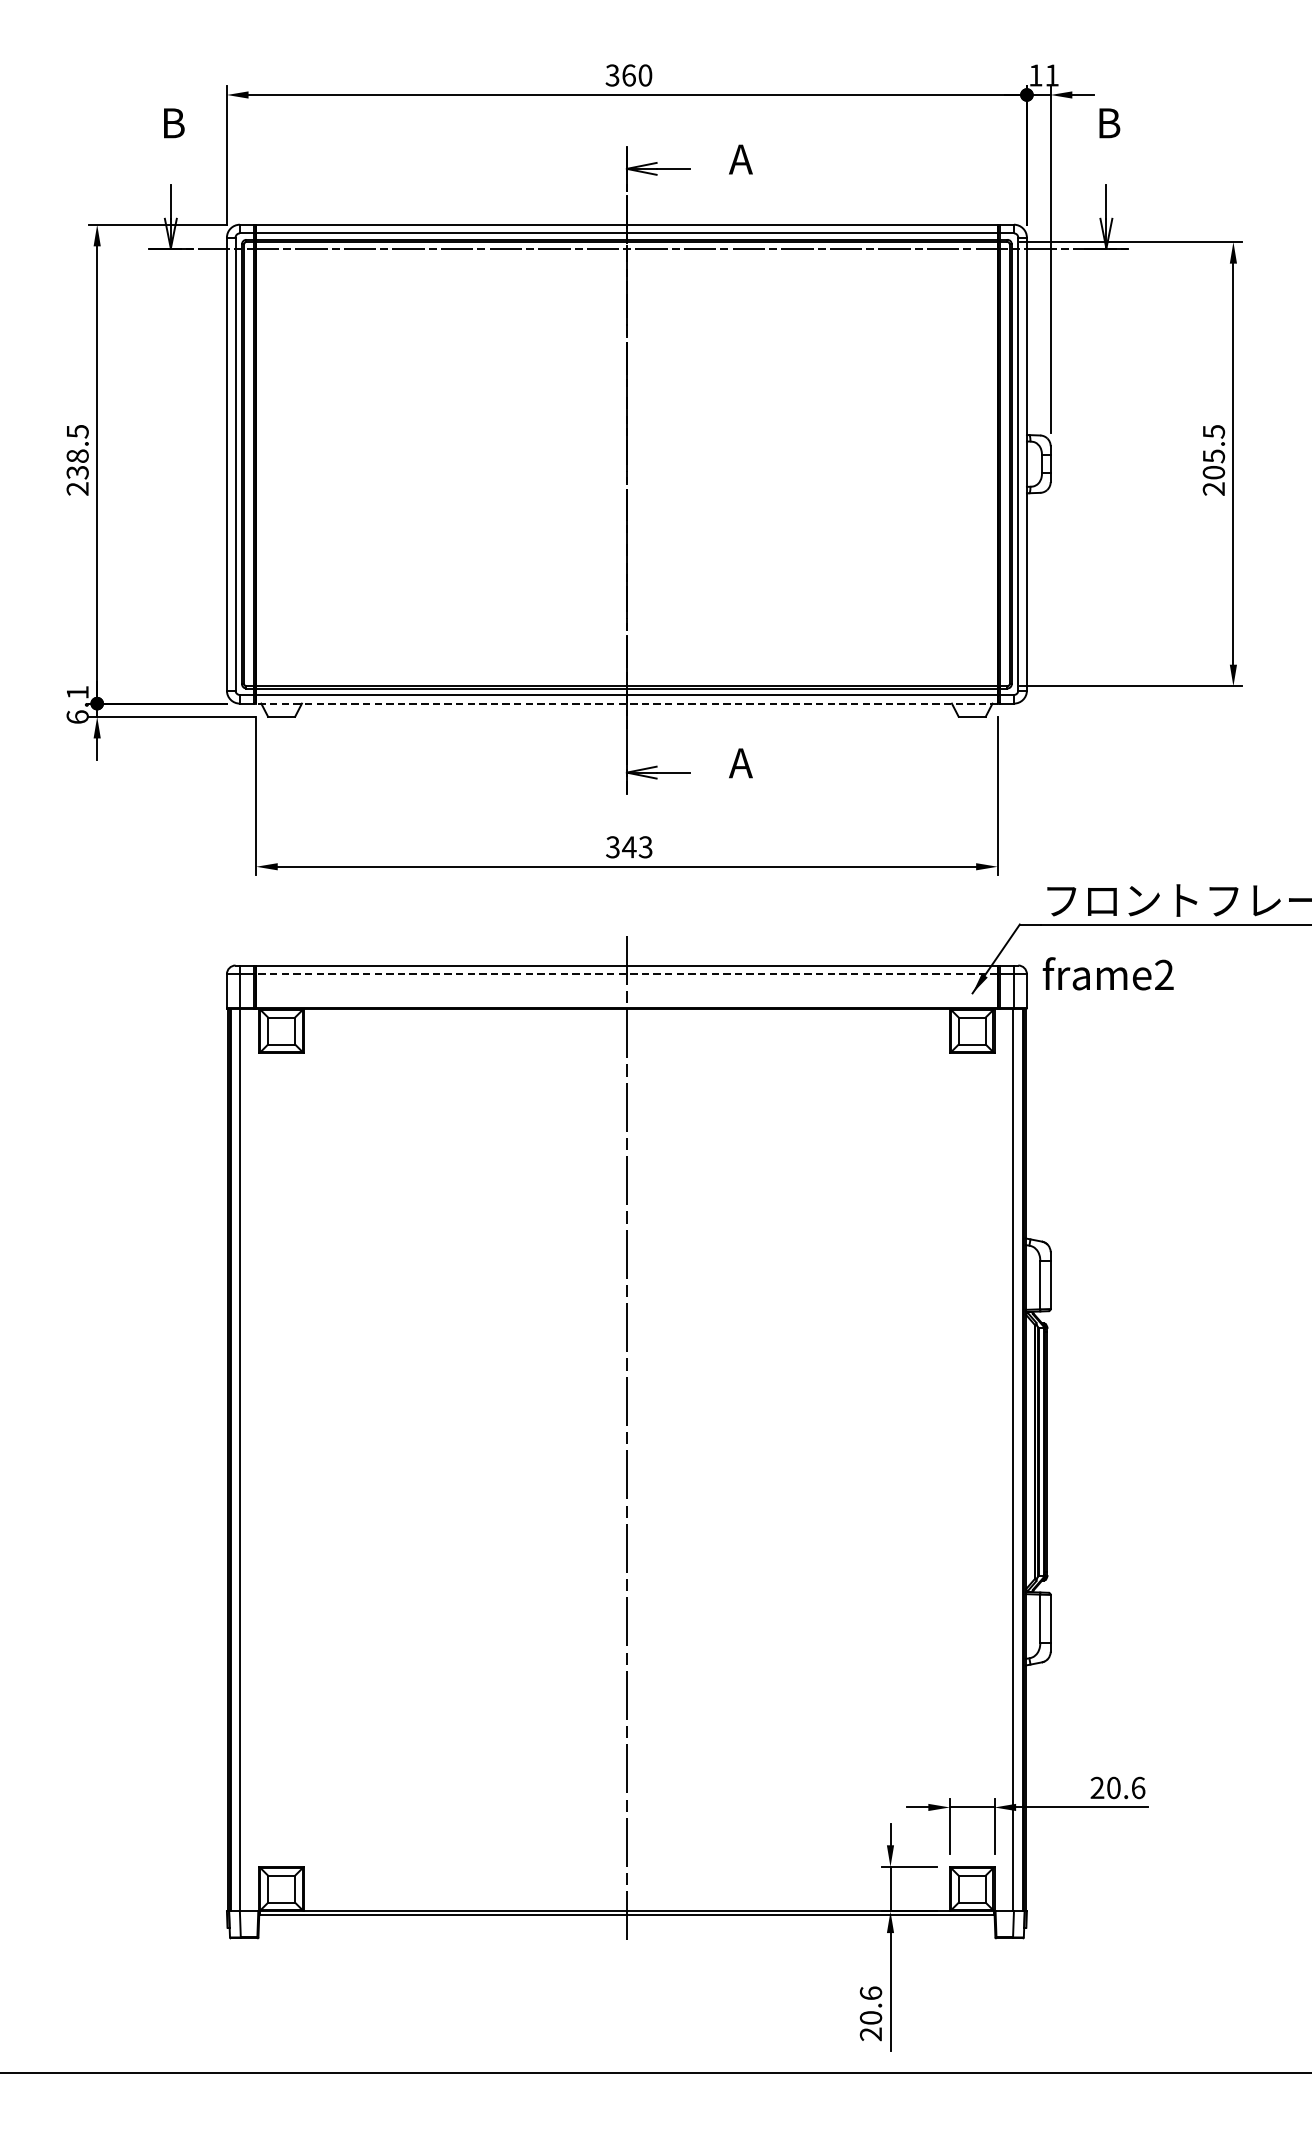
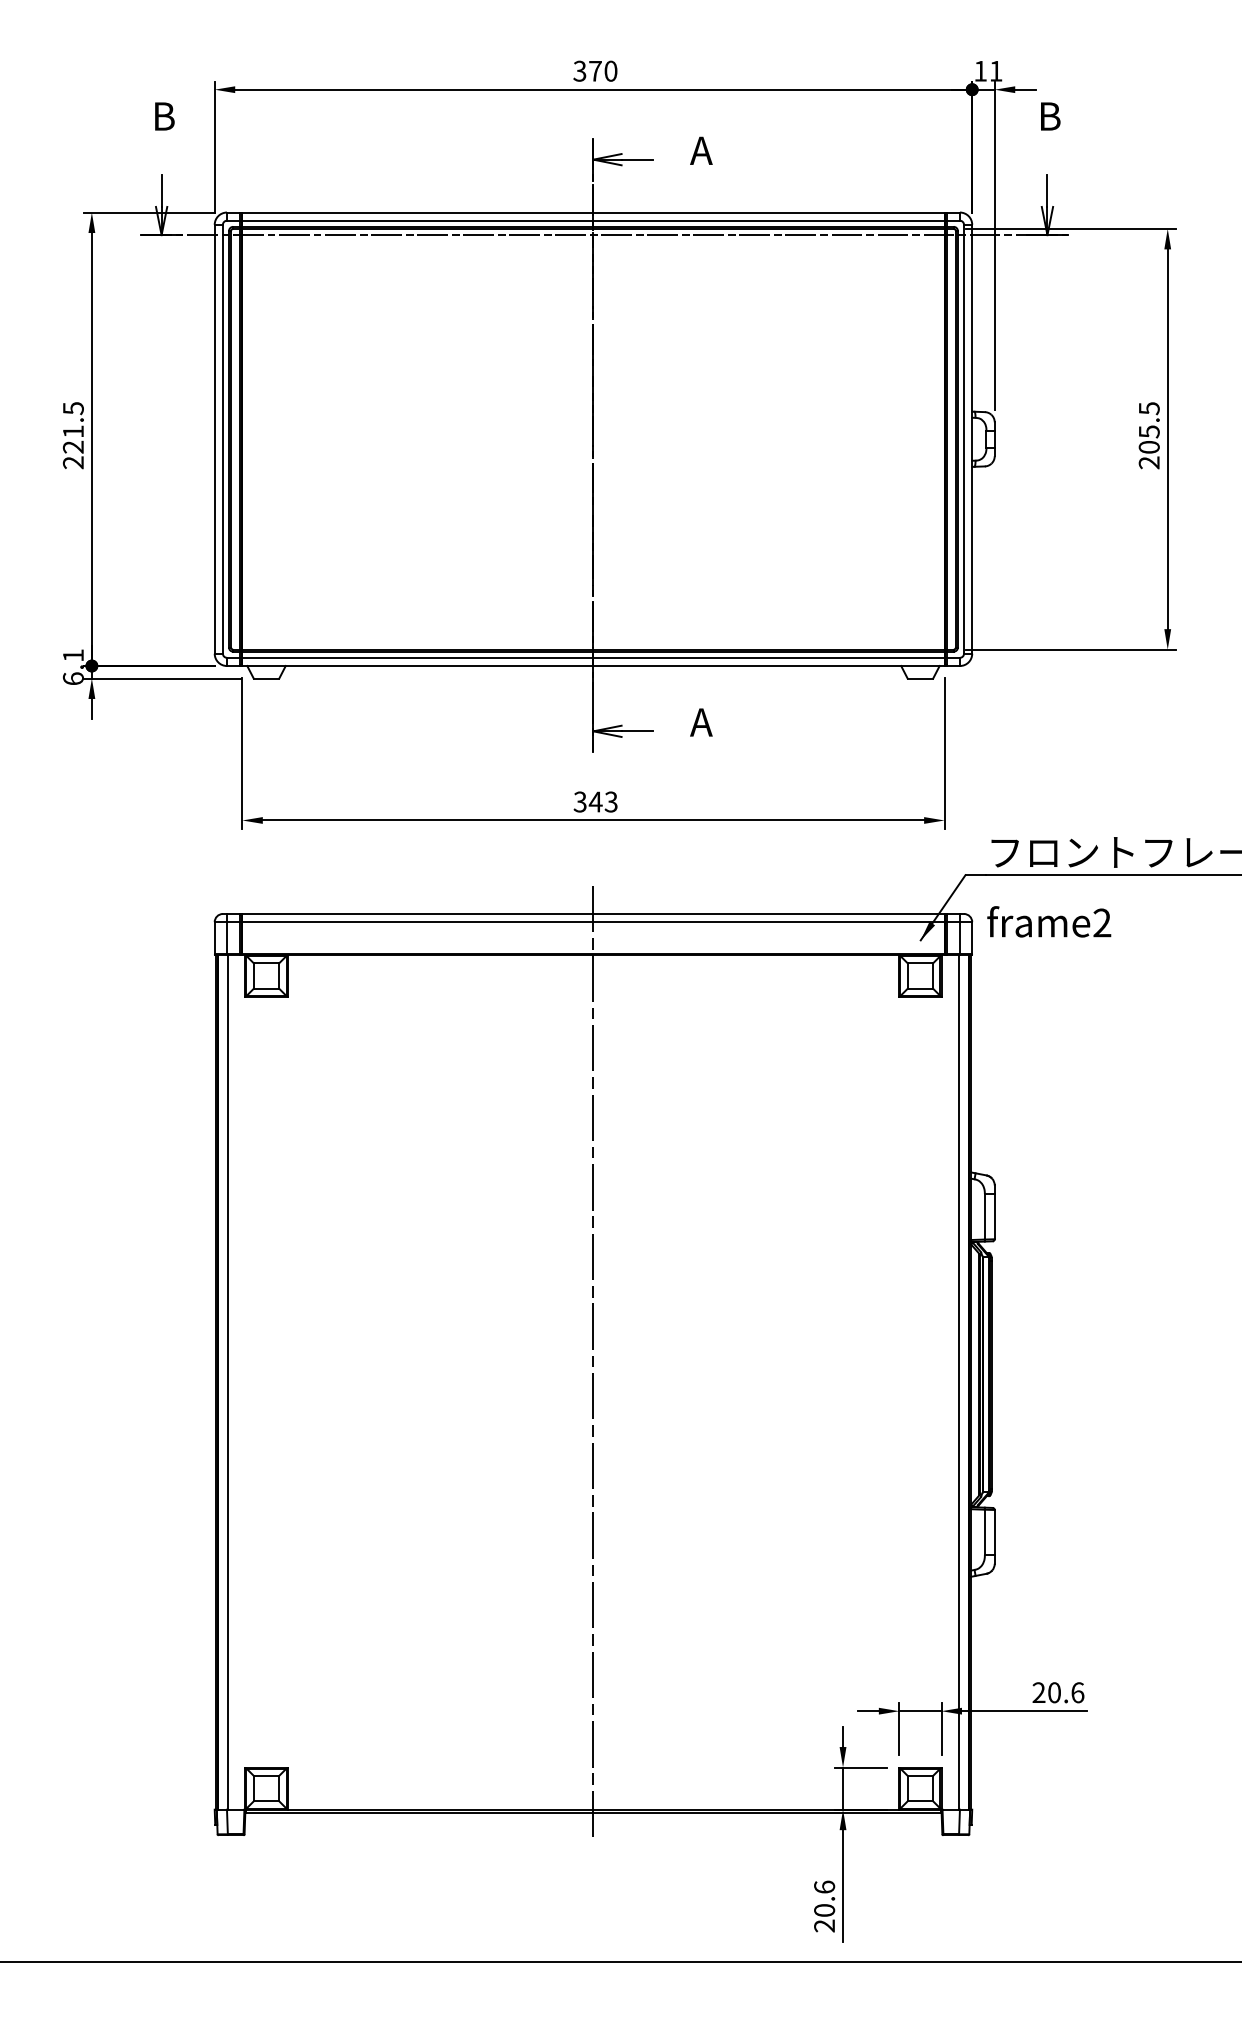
text: (629, 74) -> (595, 70), 360 -> 370
text: (77, 464) -> (73, 439), 238.5 -> 221.5
line: (625, 704) -> (592, 666), dashed -> solid
line: (625, 974) -> (592, 922), dashed -> solid

